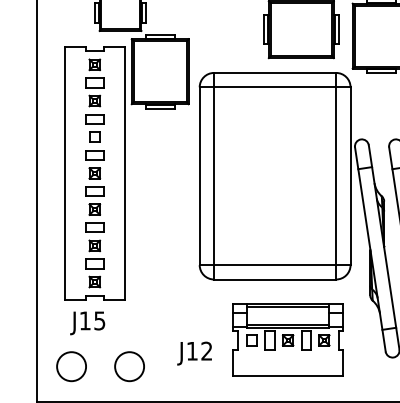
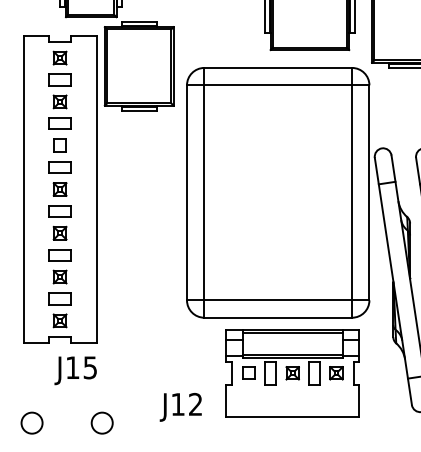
text: (87, 323) -> (75, 370), moved
part: (287, 339) -> (291, 372), moved
circle: (71, 366) -> (31, 422), size x0.6
circle: (129, 366) -> (102, 422), size x0.6

